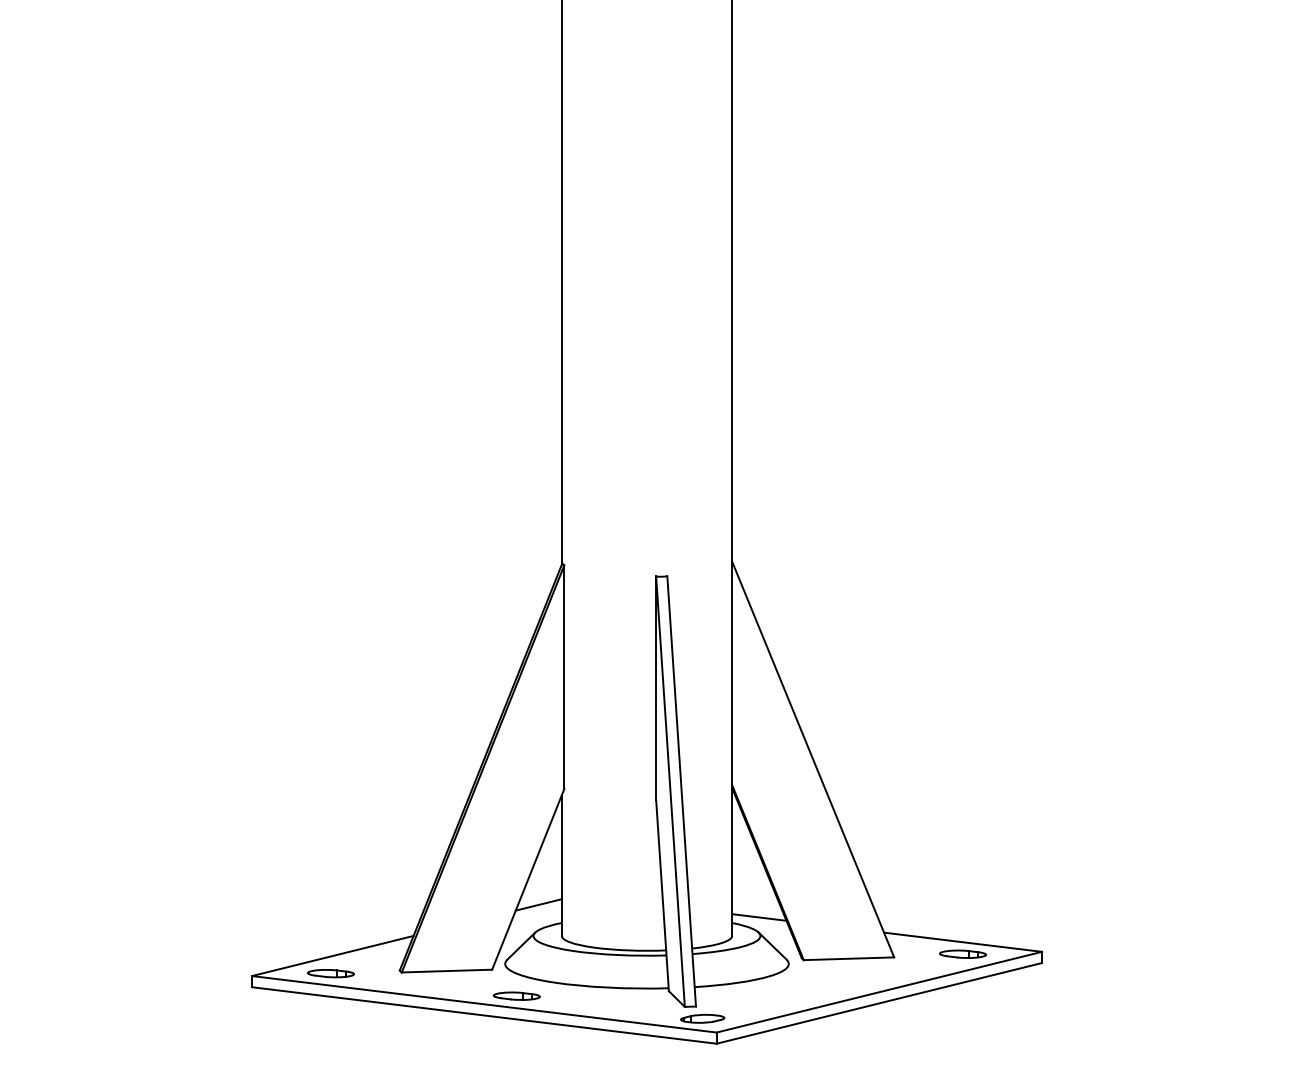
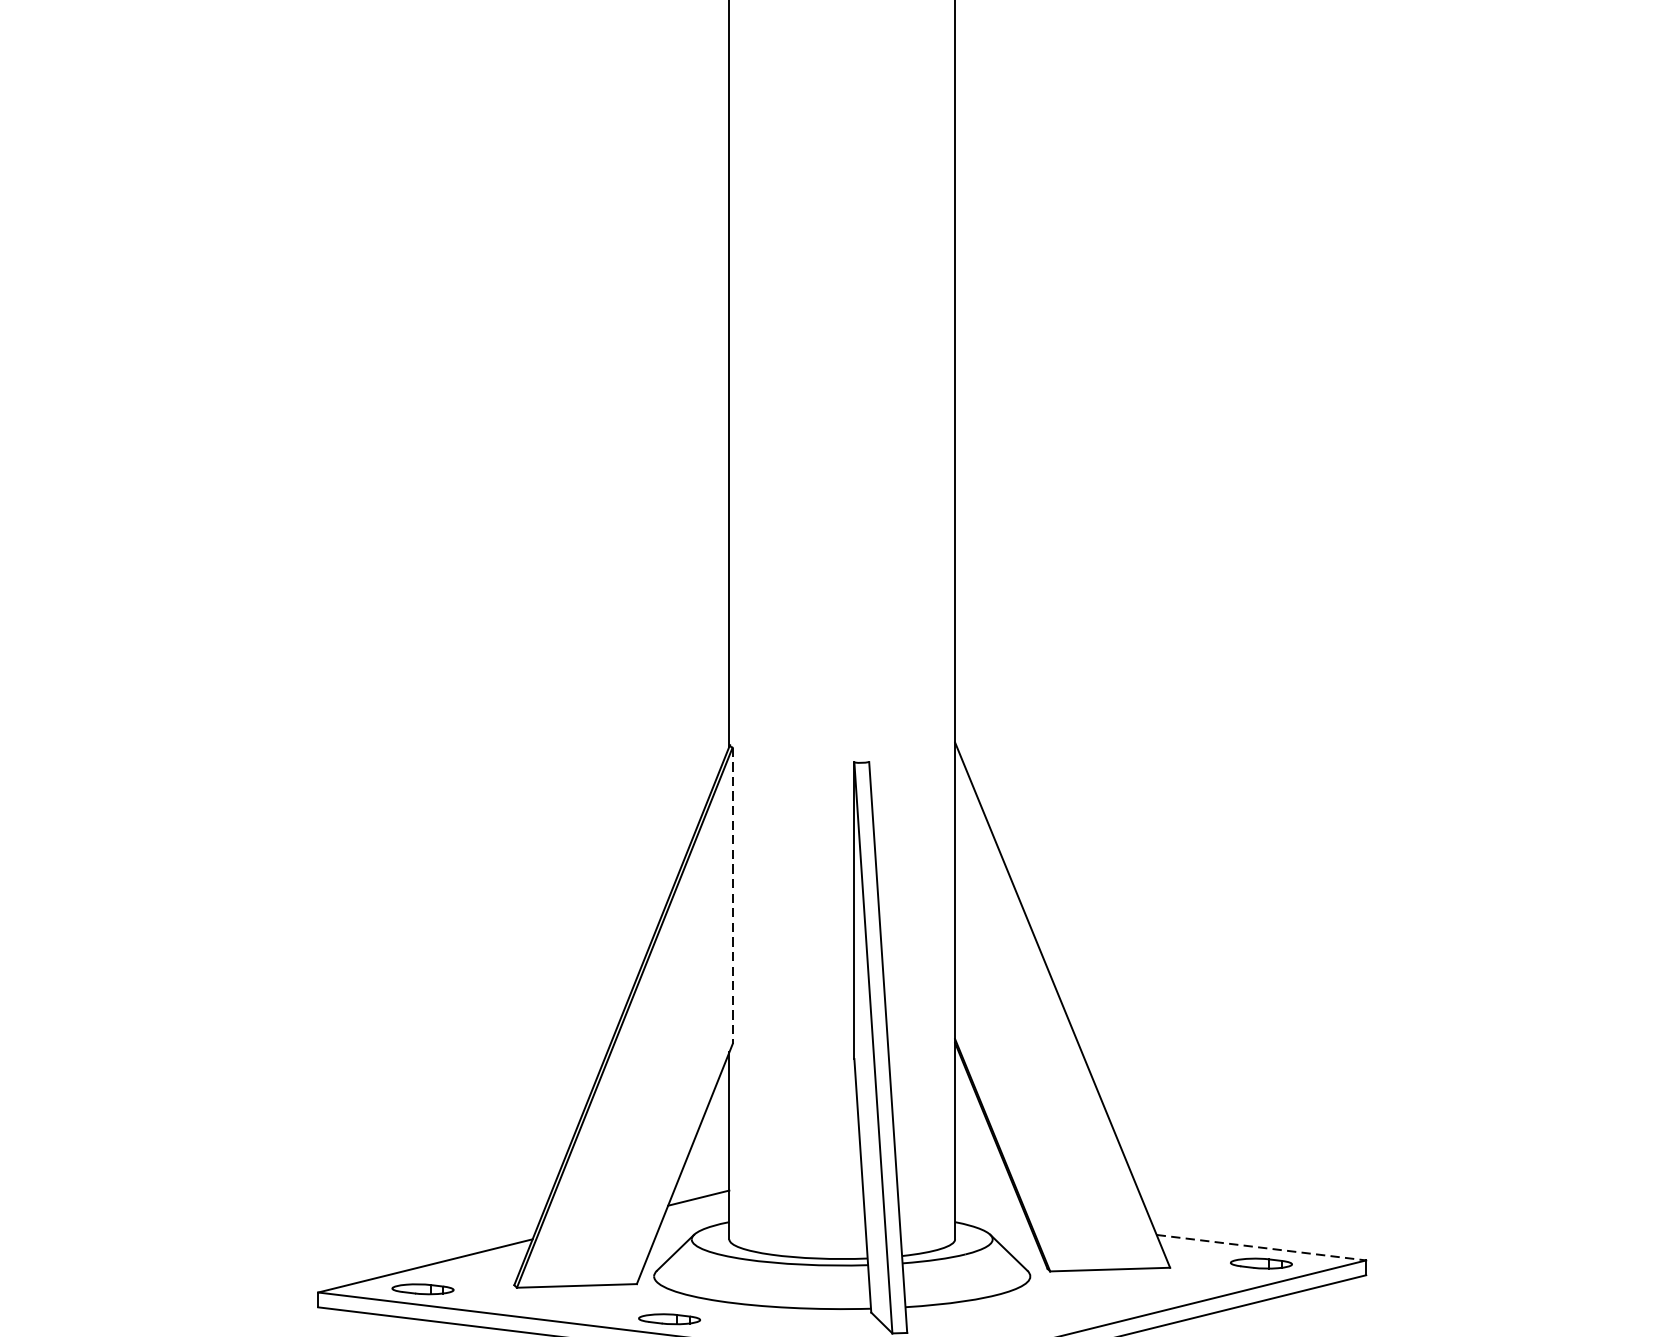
line: (564, 677) -> (732, 896), solid -> dashed
line: (759, 917) -> (991, 1214), removed
line: (963, 942) -> (1262, 1248), solid -> dashed

